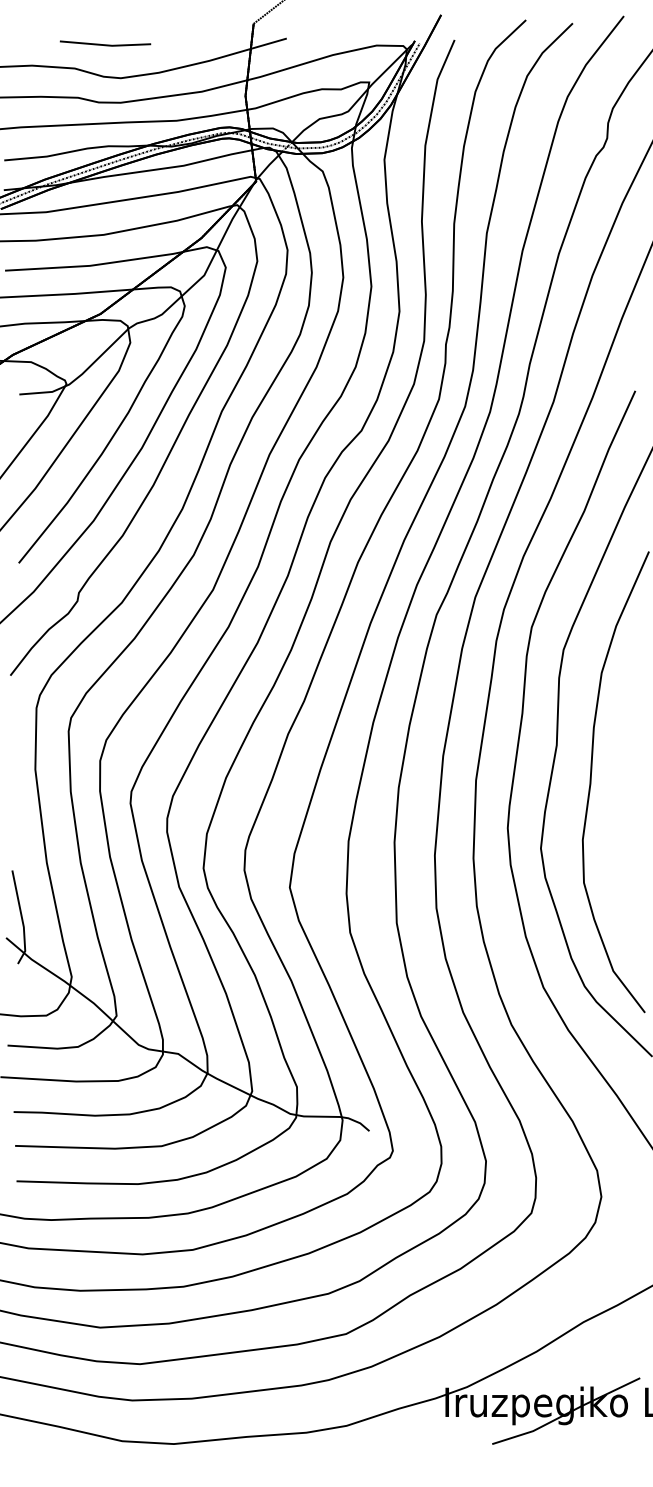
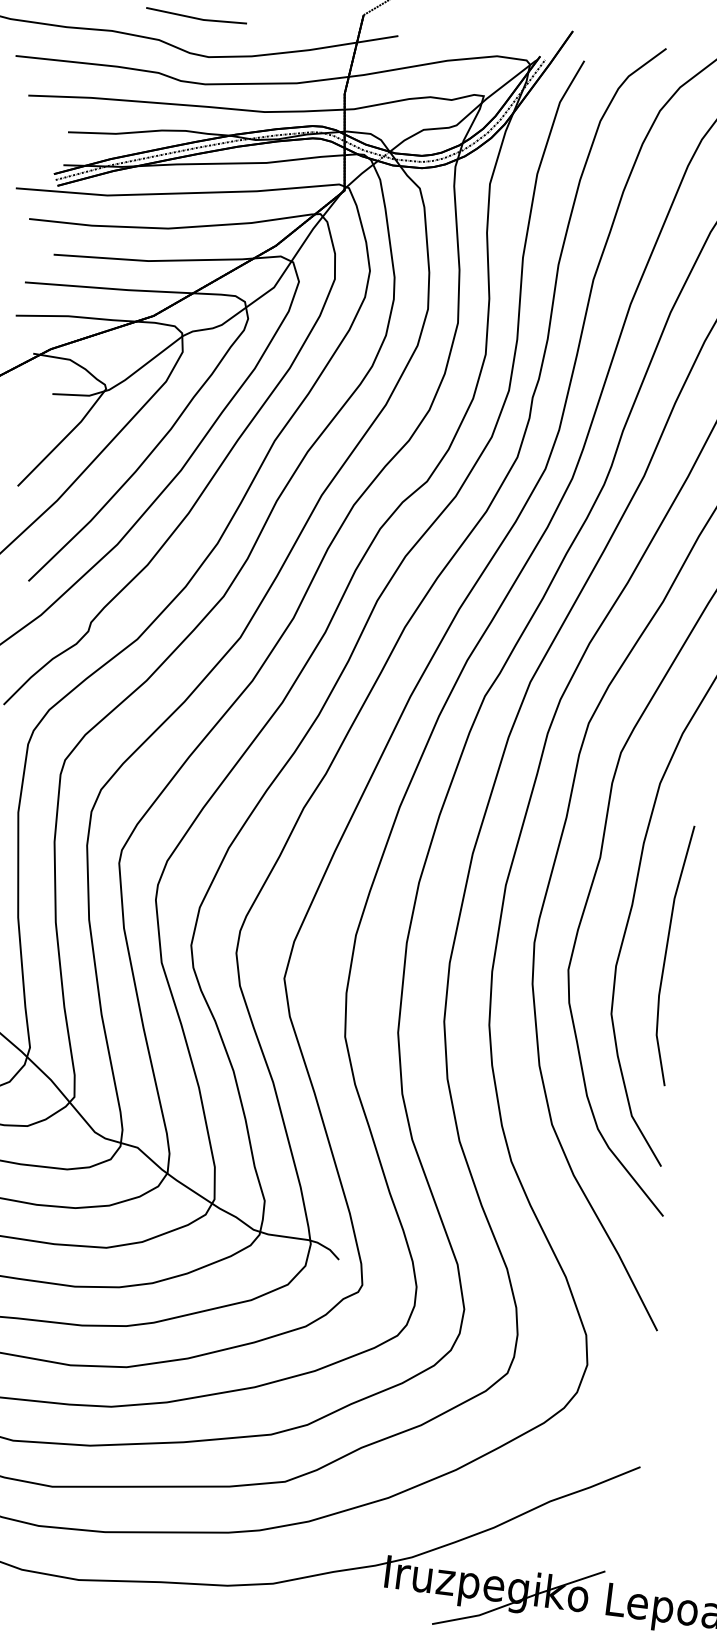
part: (631, 823) -> (672, 954), added

